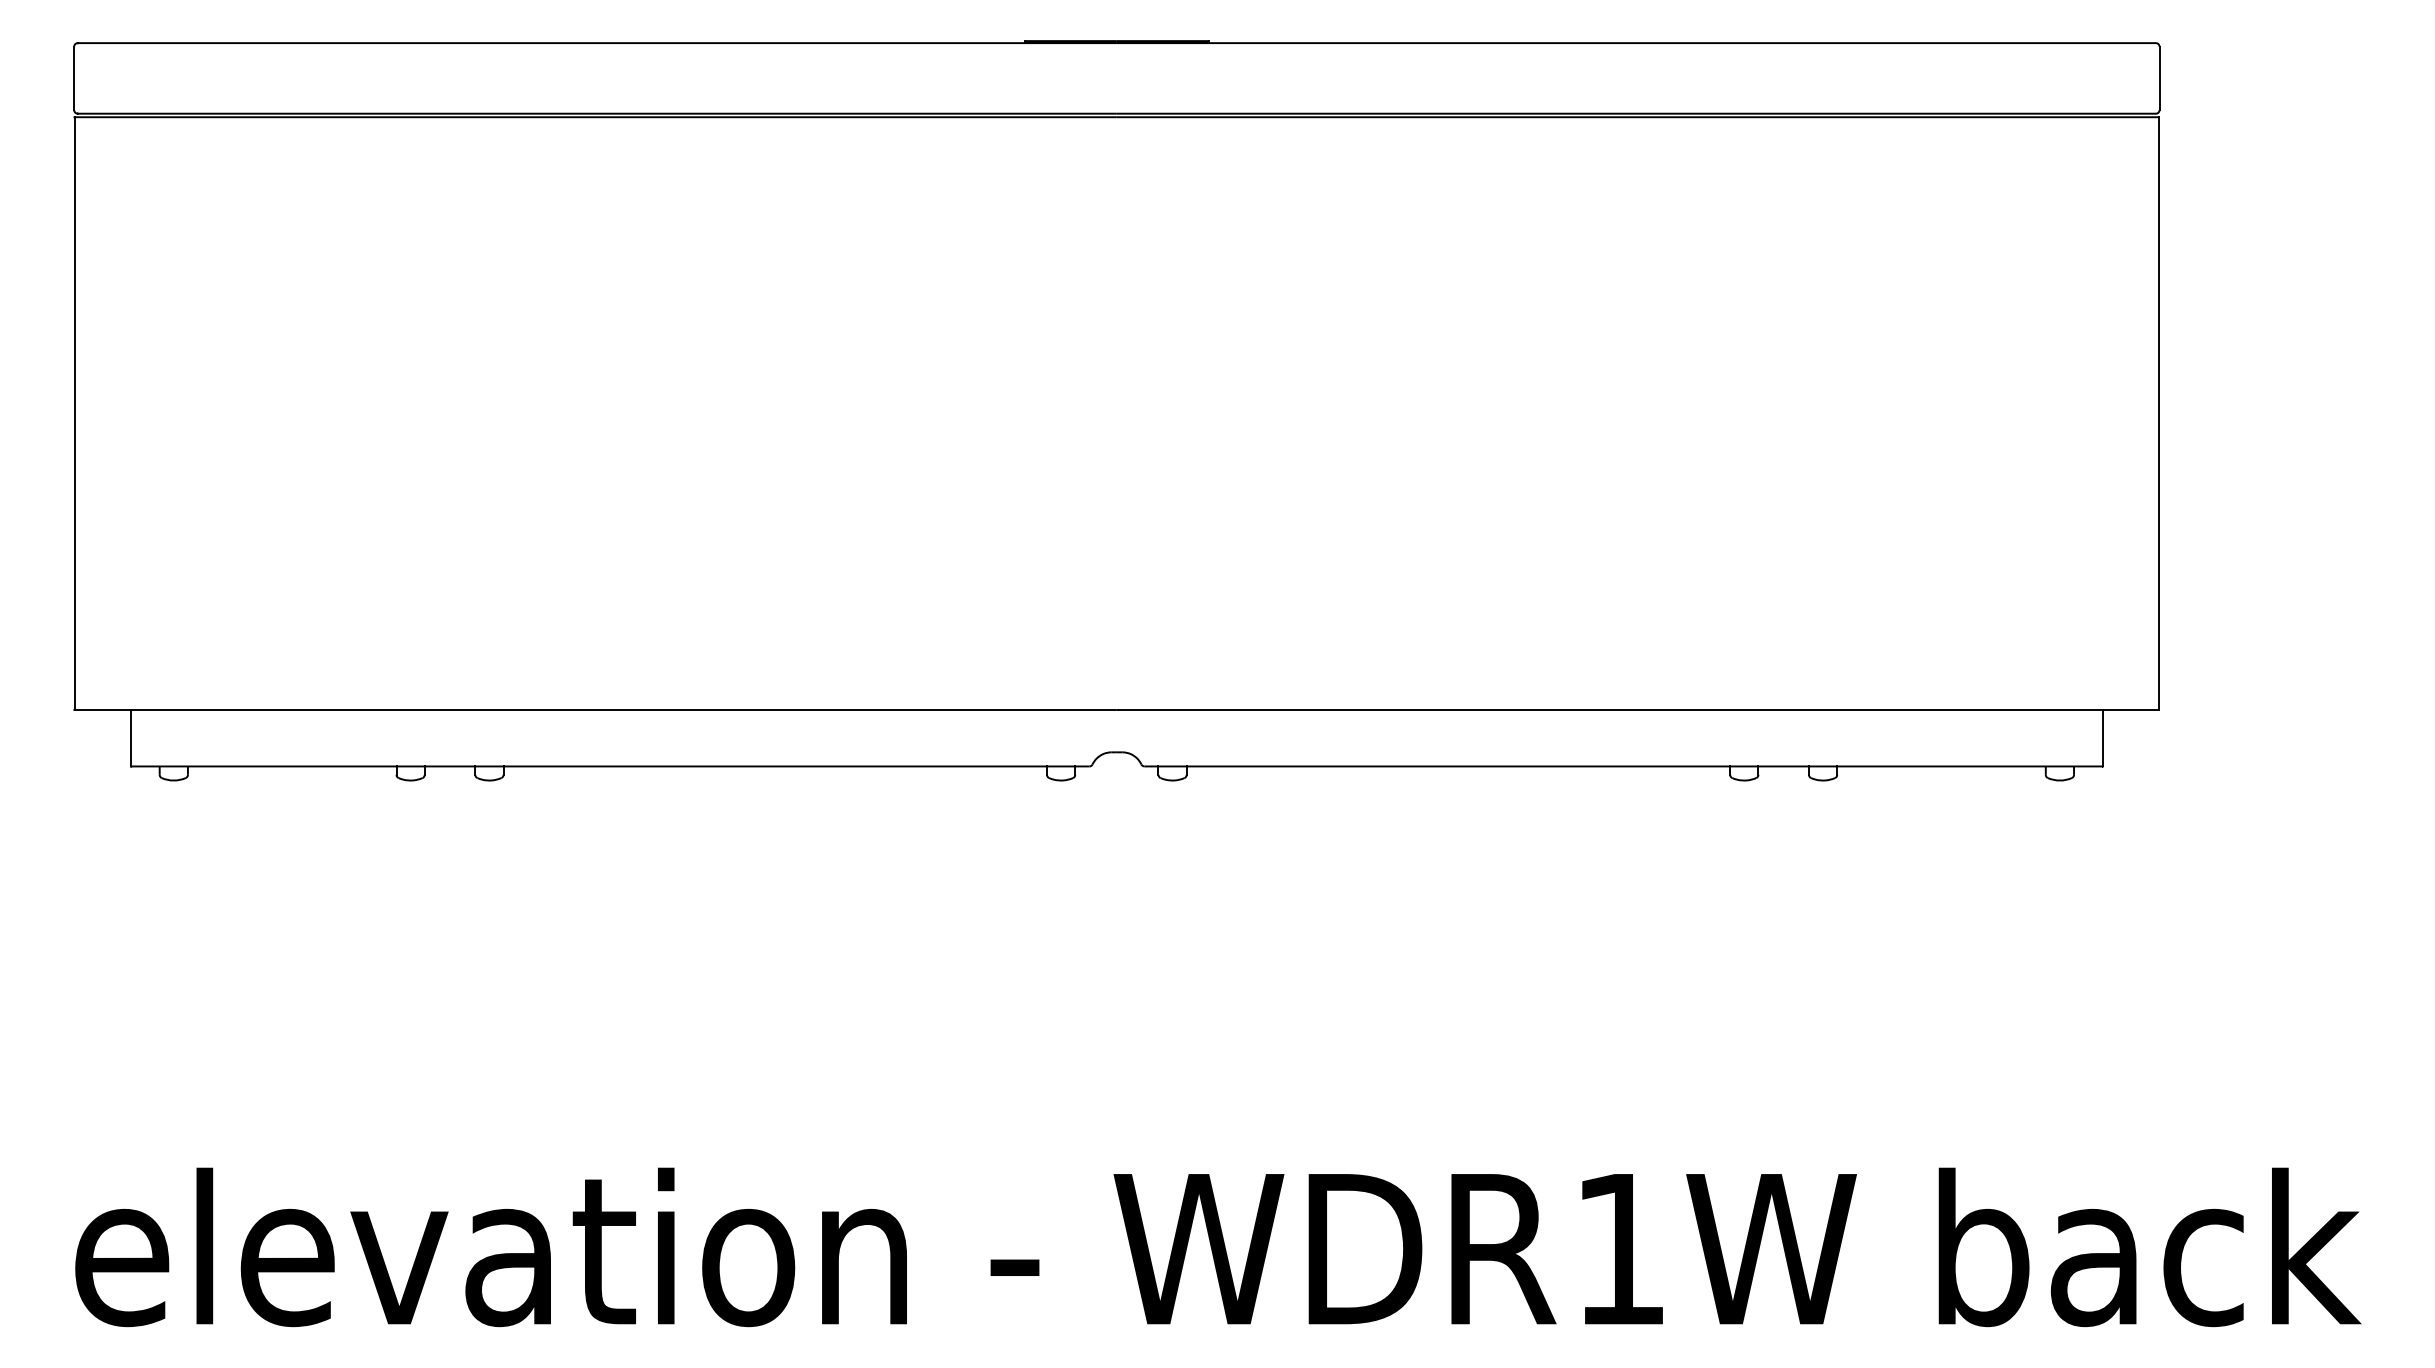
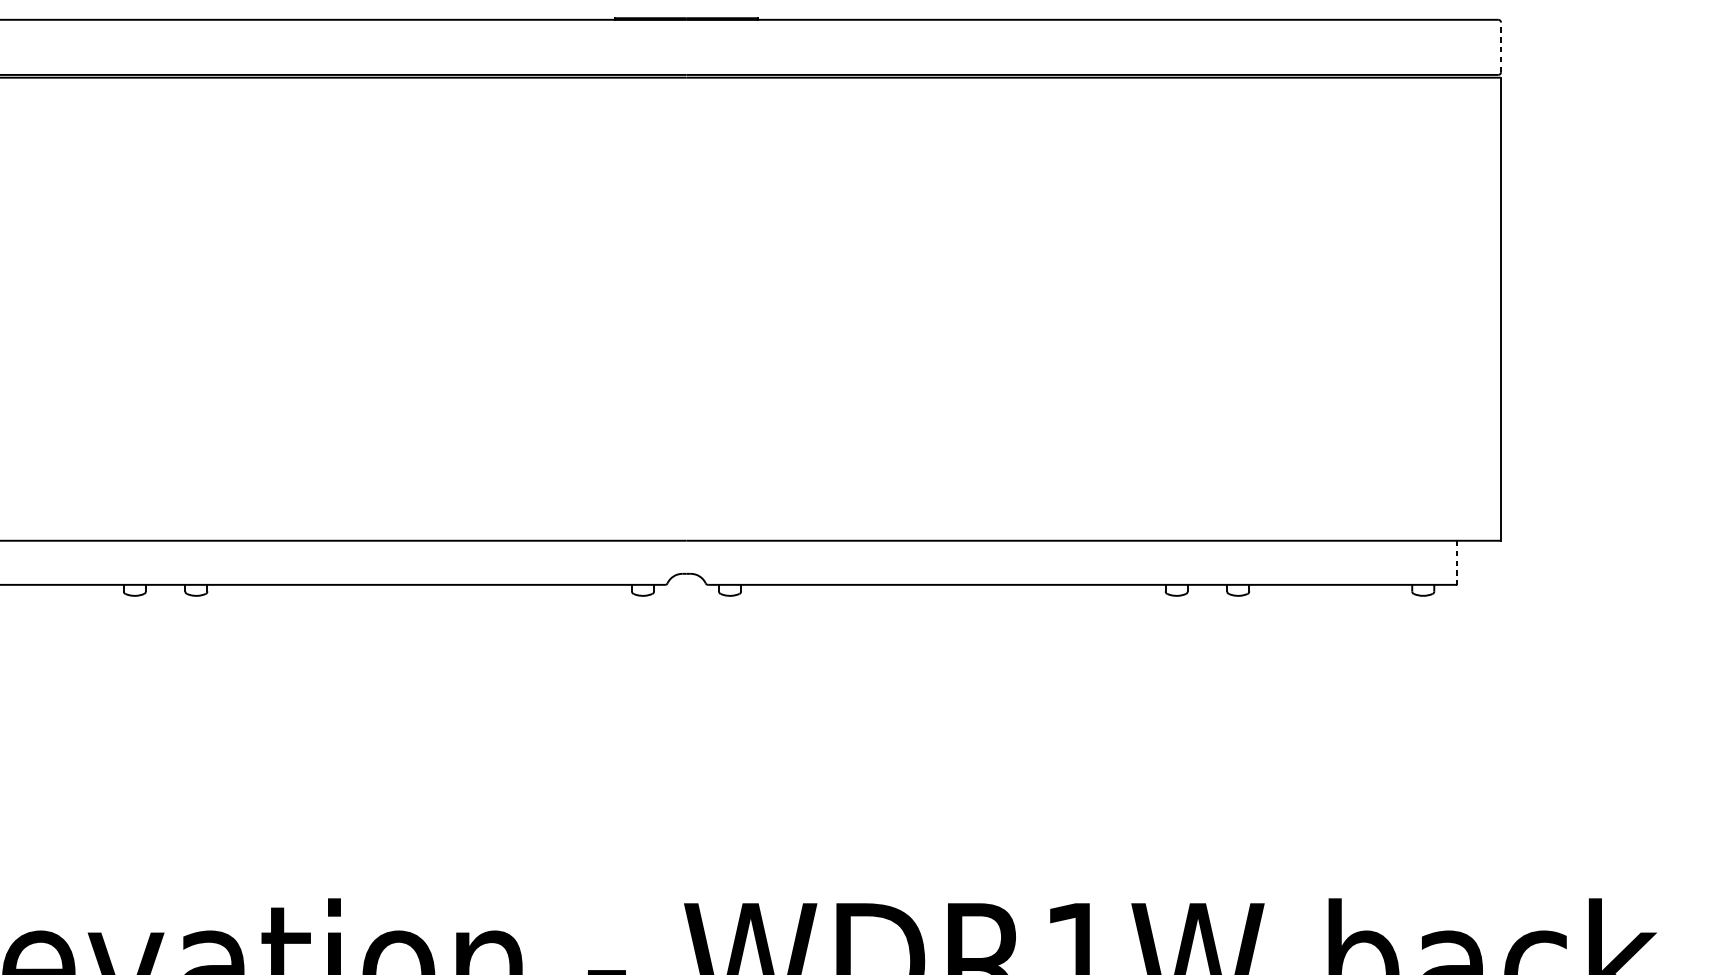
line: (2159, 78) -> (1501, 47), solid -> dashed
line: (2102, 738) -> (1456, 563), solid -> dashed

